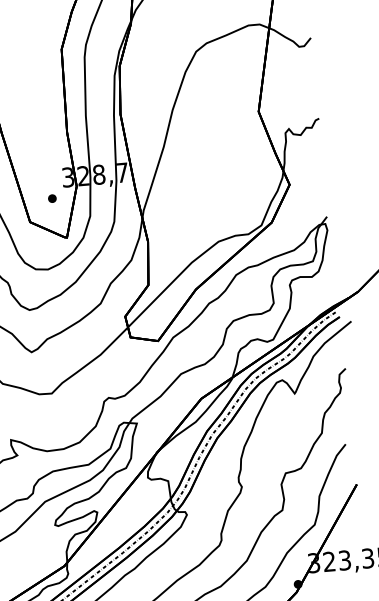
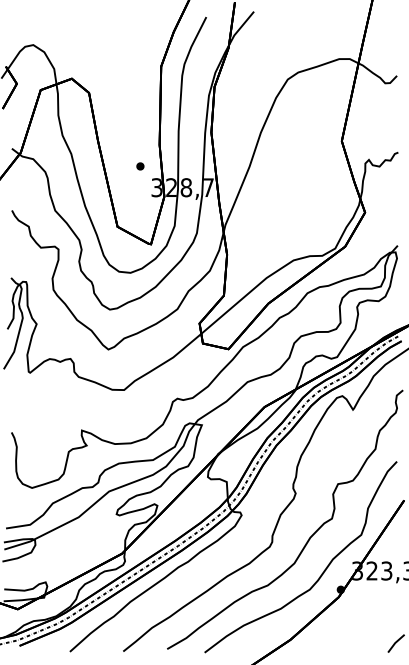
part: (52, 198) -> (140, 166), moved

